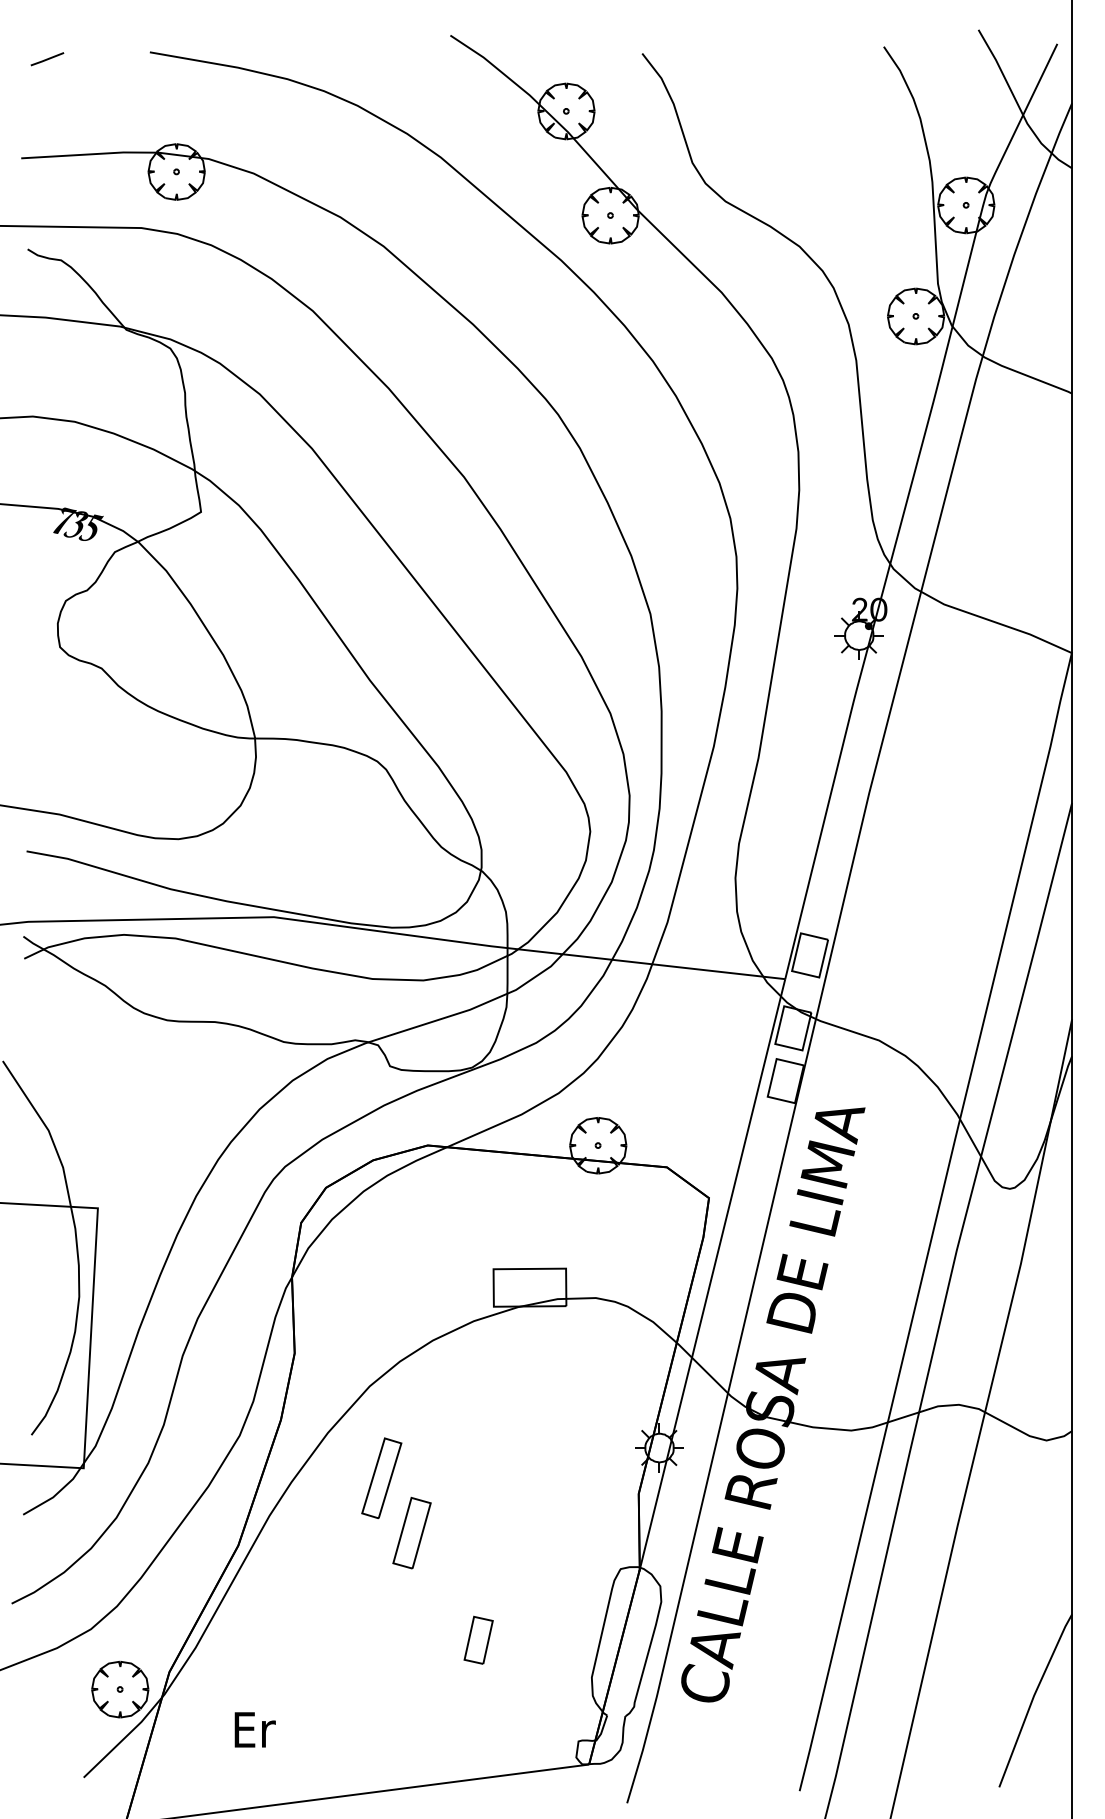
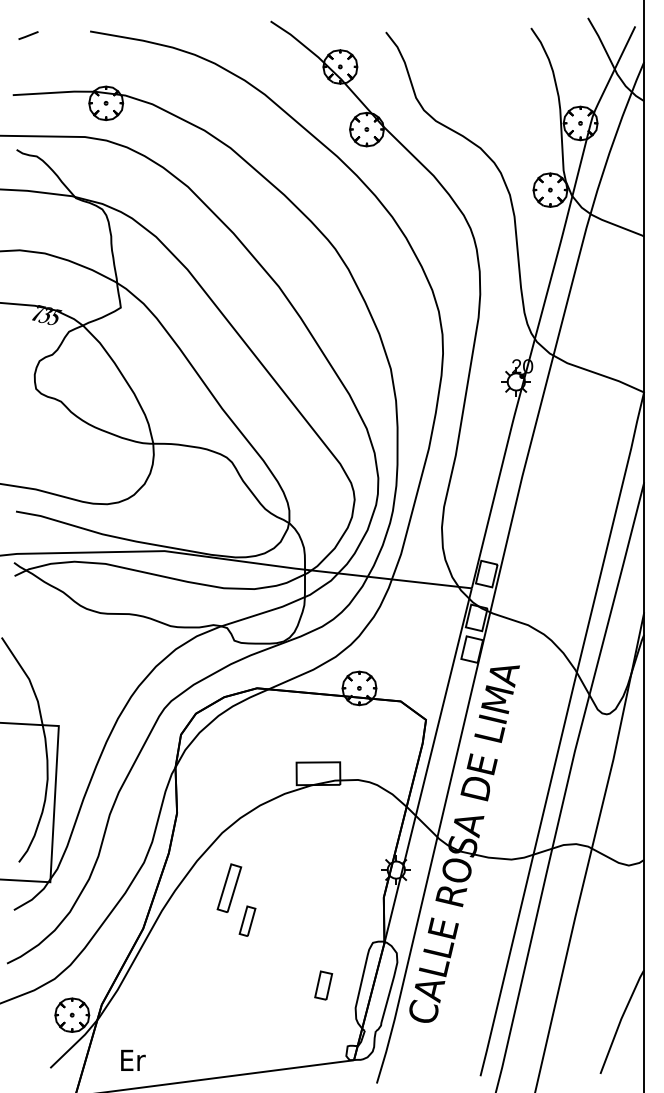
part: (411, 1533) -> (247, 921), size x0.7
part: (478, 1640) -> (323, 985), moved
text: (255, 1728) -> (133, 1059), moved

